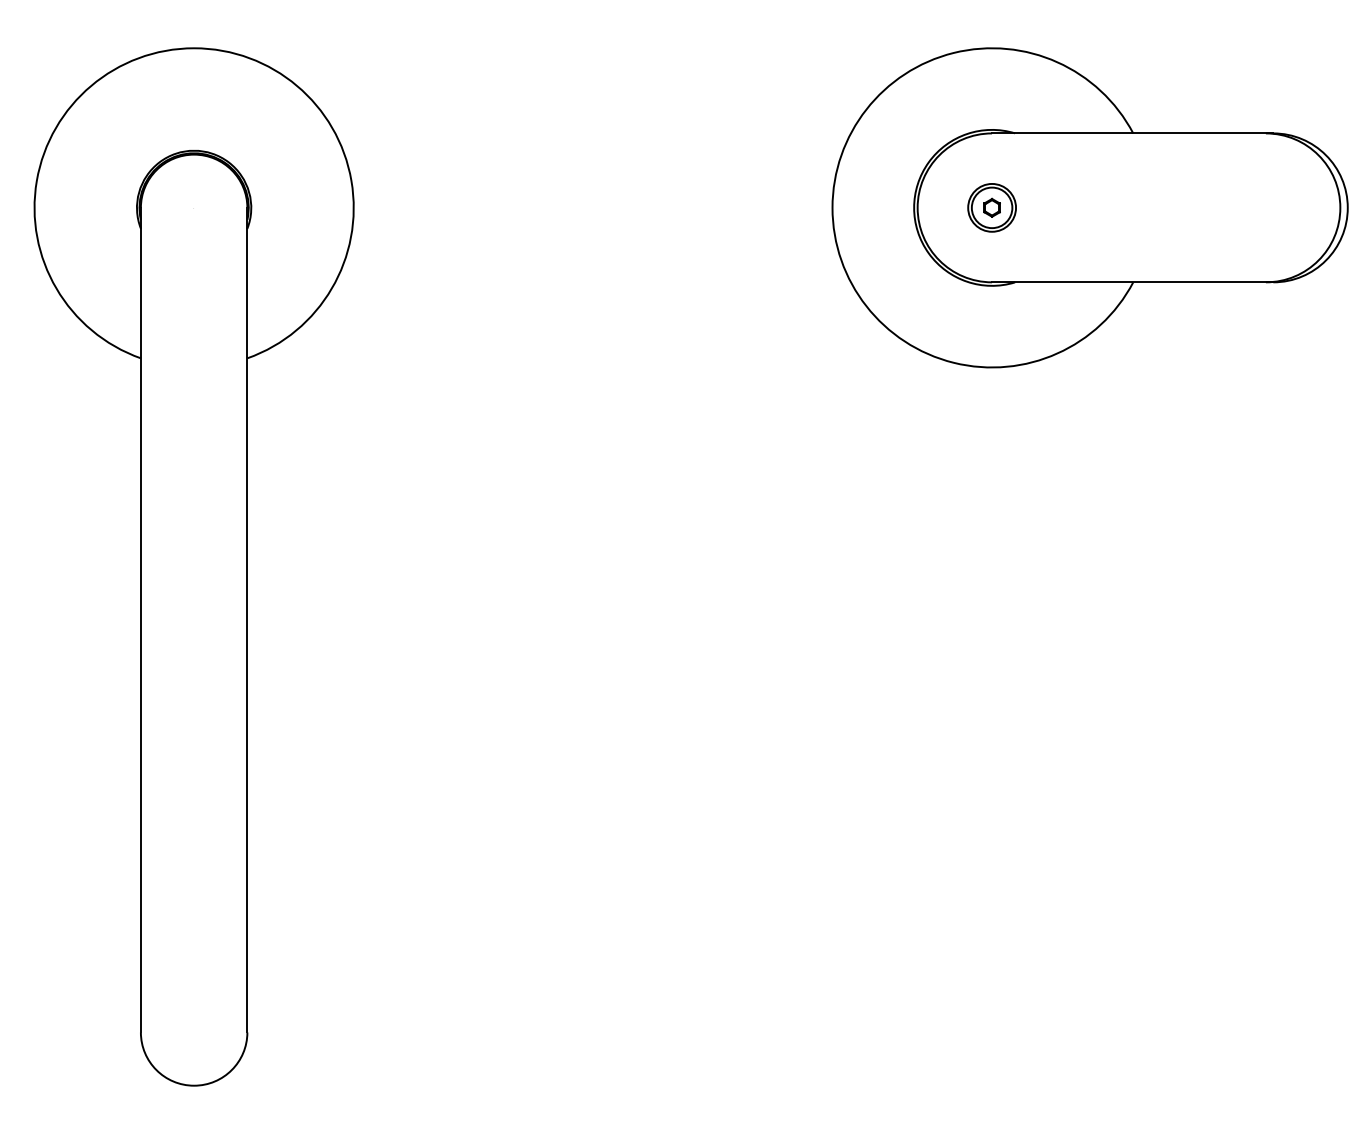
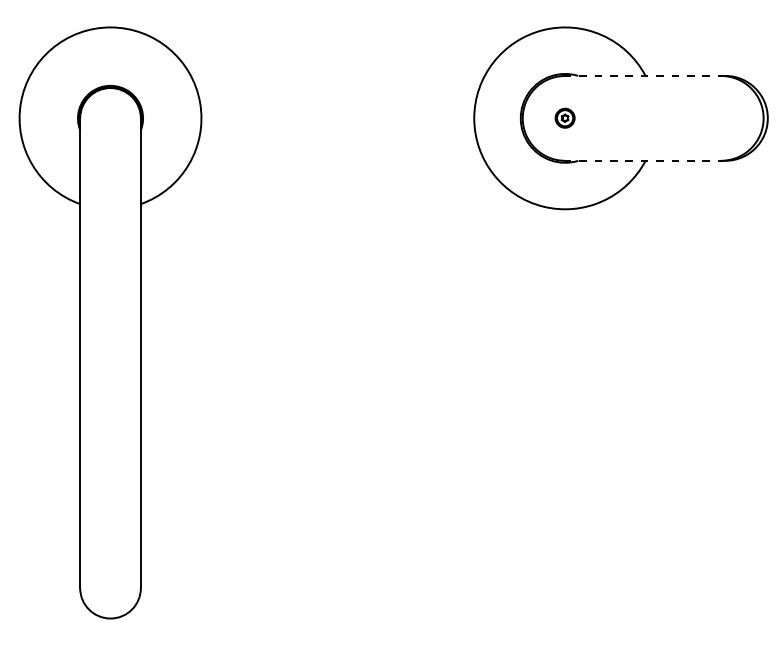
line: (1131, 132) -> (644, 75), solid -> dashed
part: (990, 206) -> (564, 117), size x0.7
line: (1131, 281) -> (644, 160), solid -> dashed

